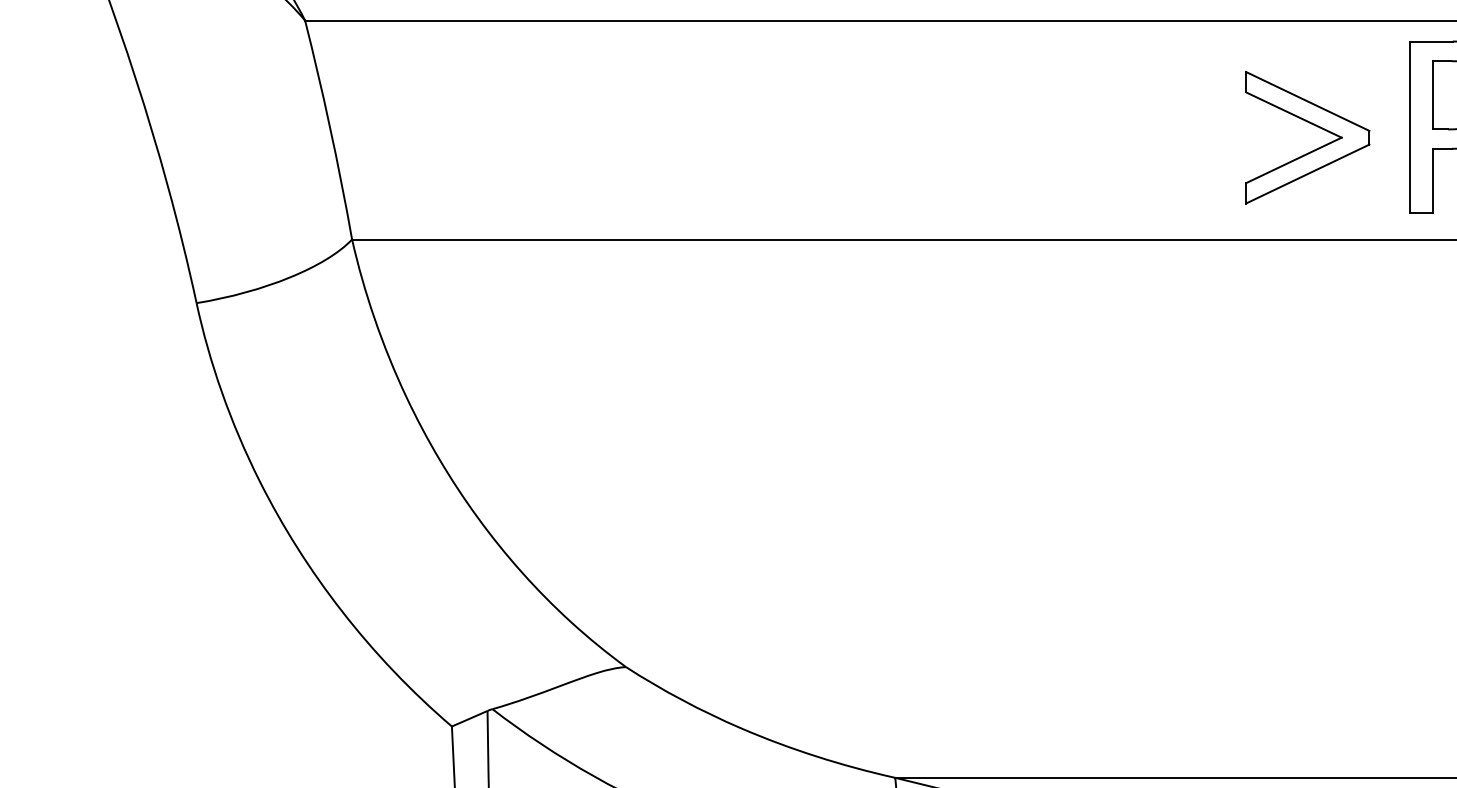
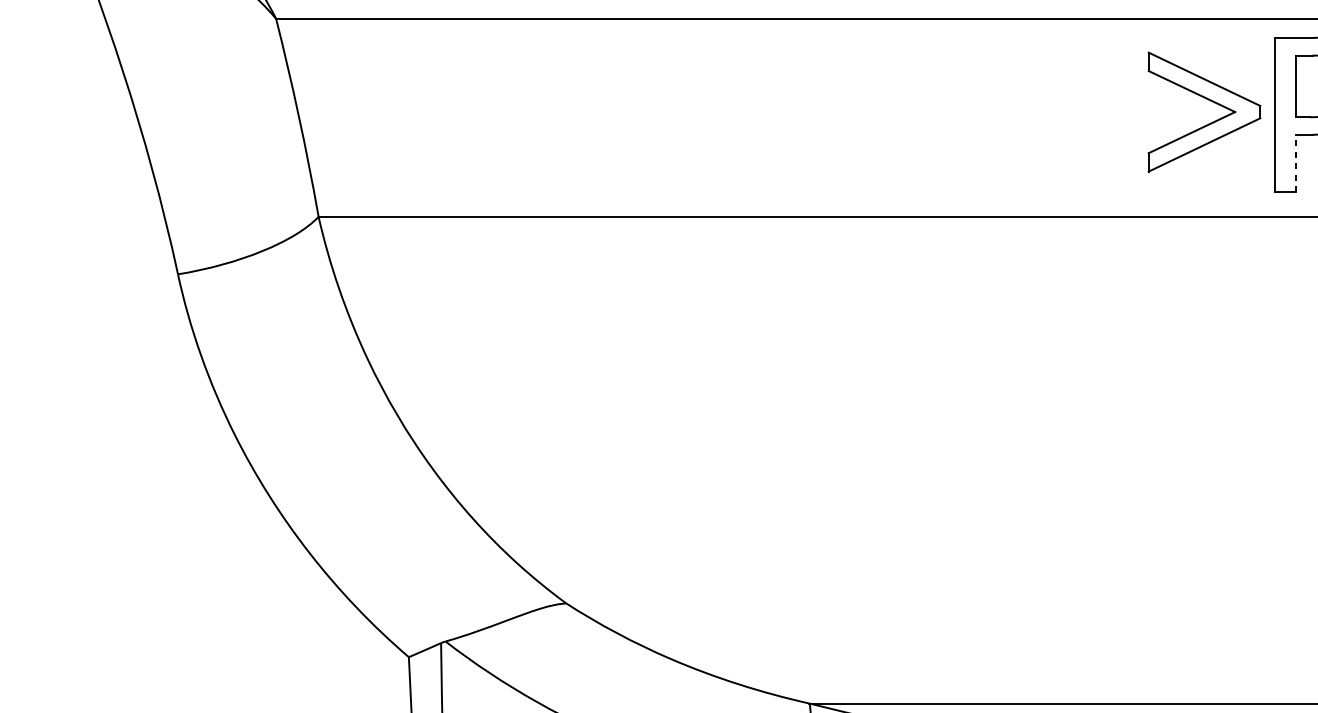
part: (1313, 125) -> (1209, 101), moved
line: (1432, 180) -> (1295, 163), solid -> dashed

